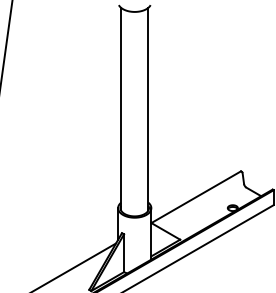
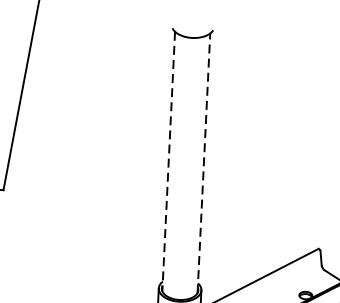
line: (148, 108) -> (203, 162), solid -> dashed
line: (121, 109) -> (169, 162), solid -> dashed

